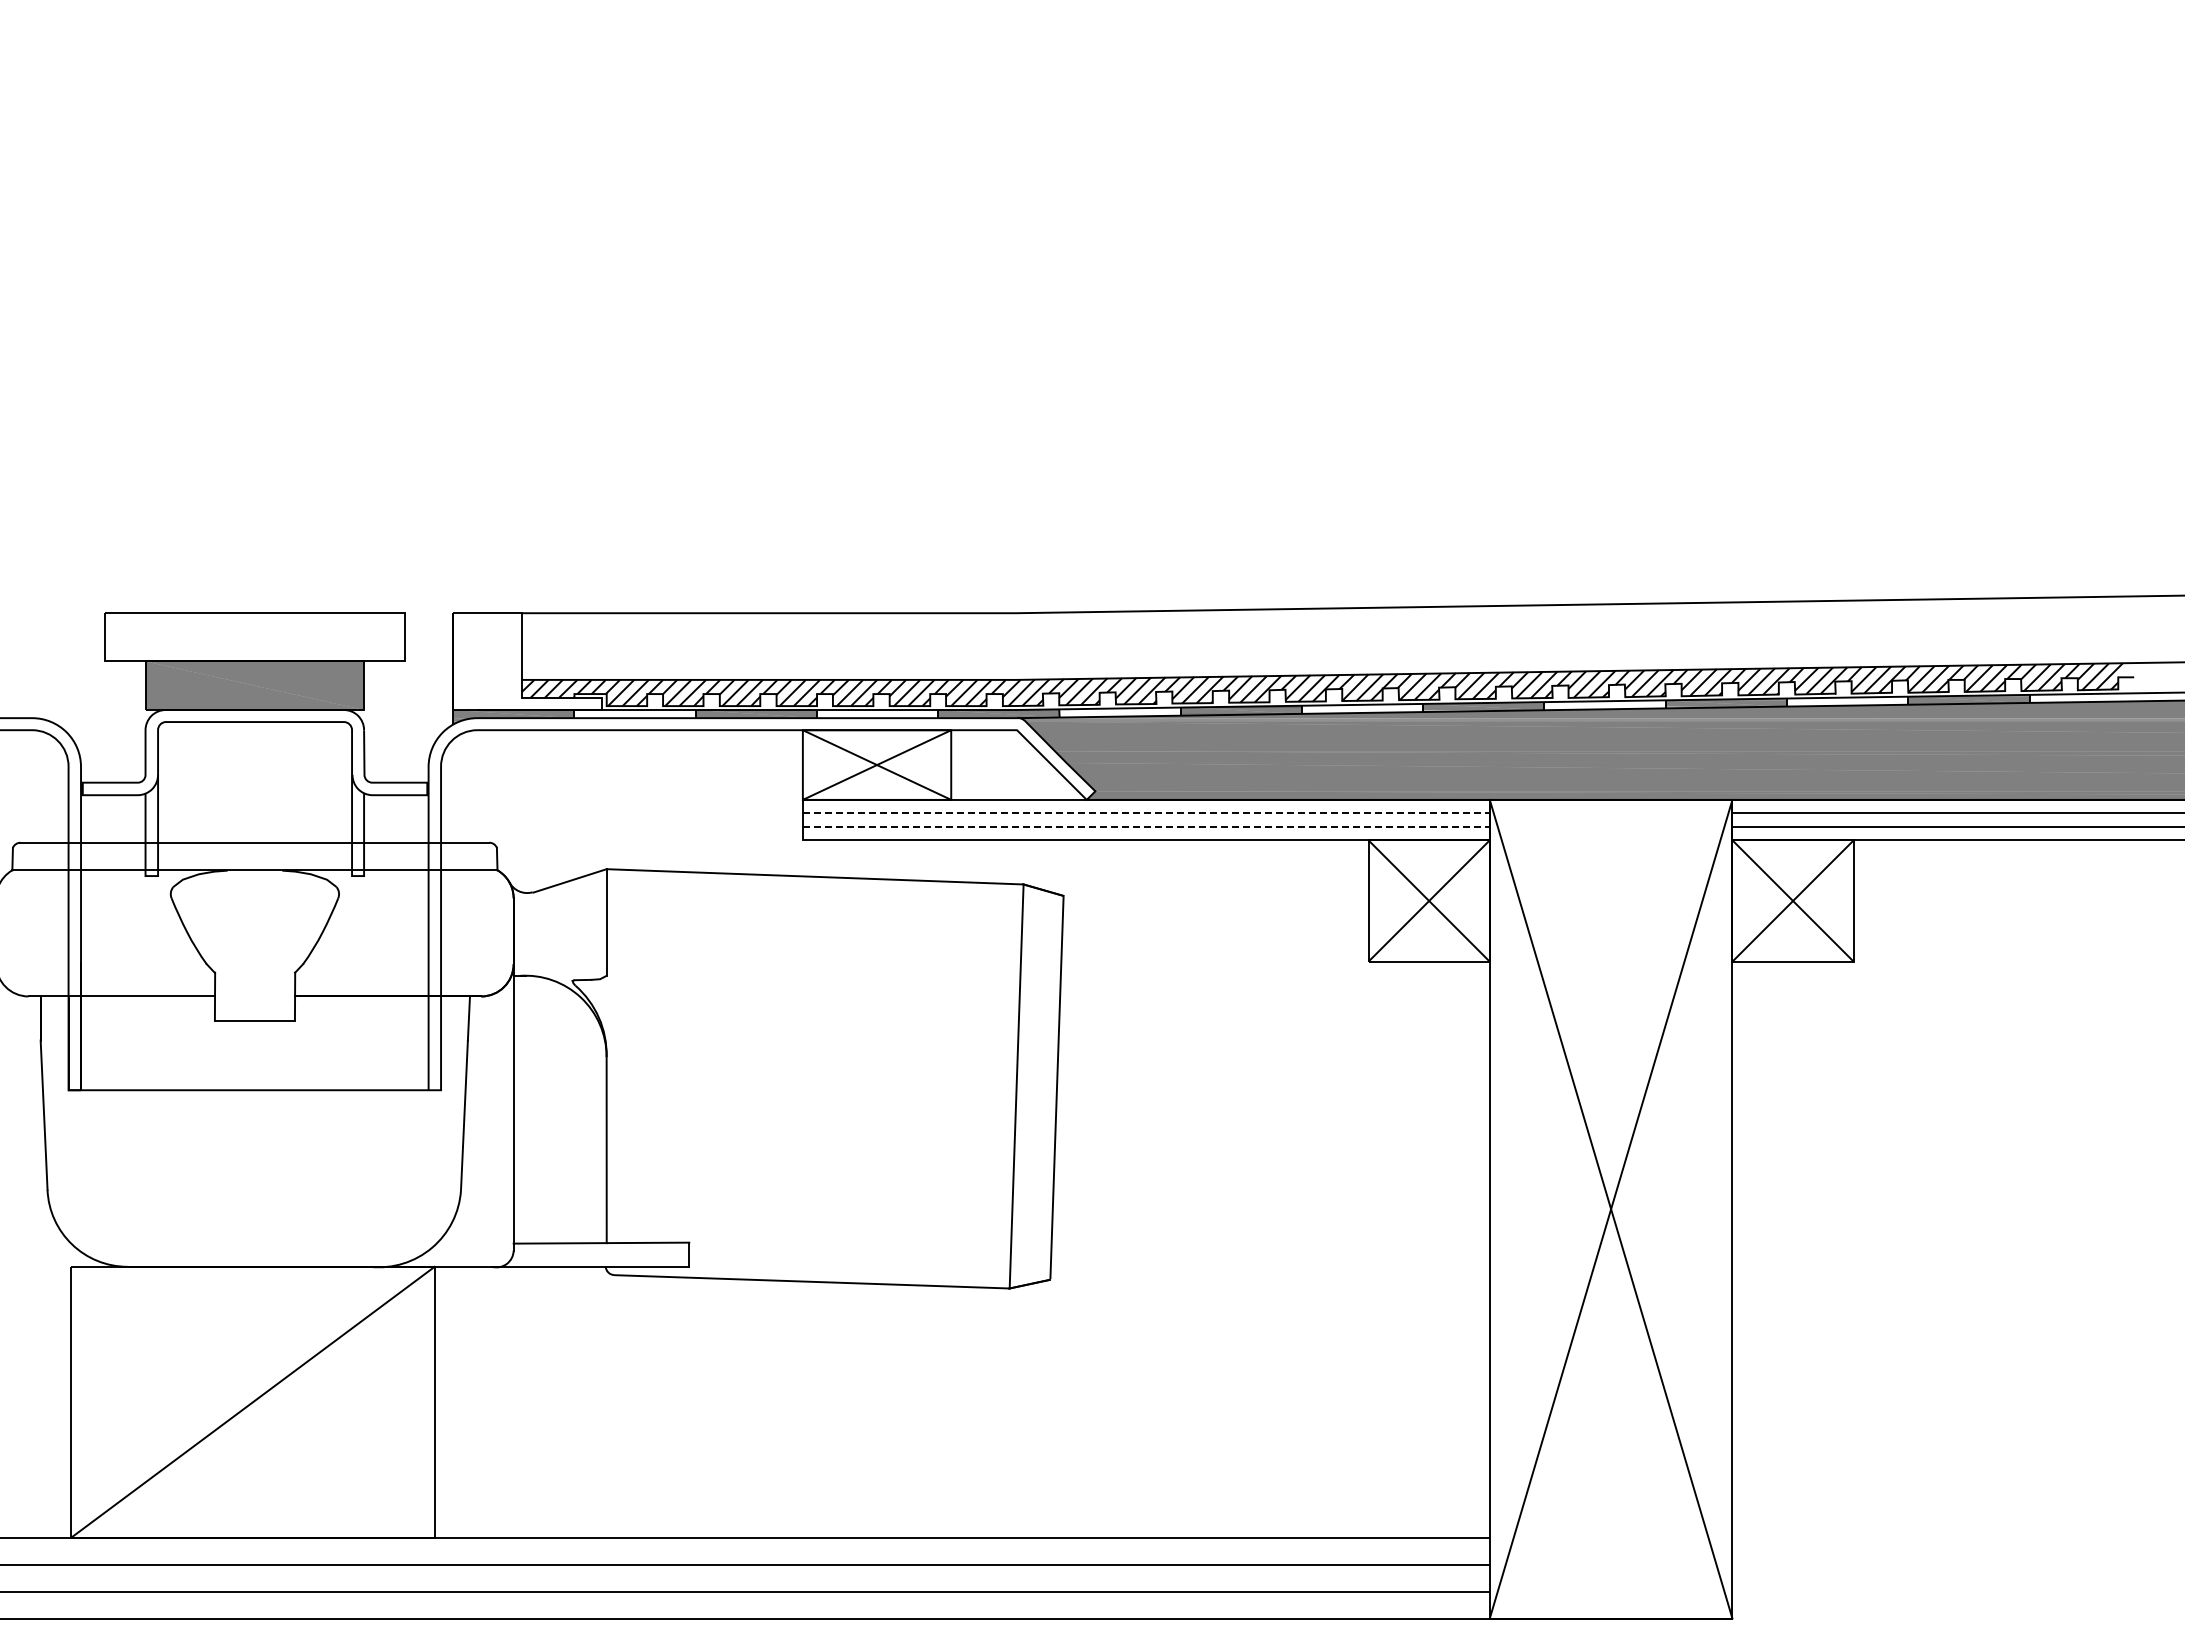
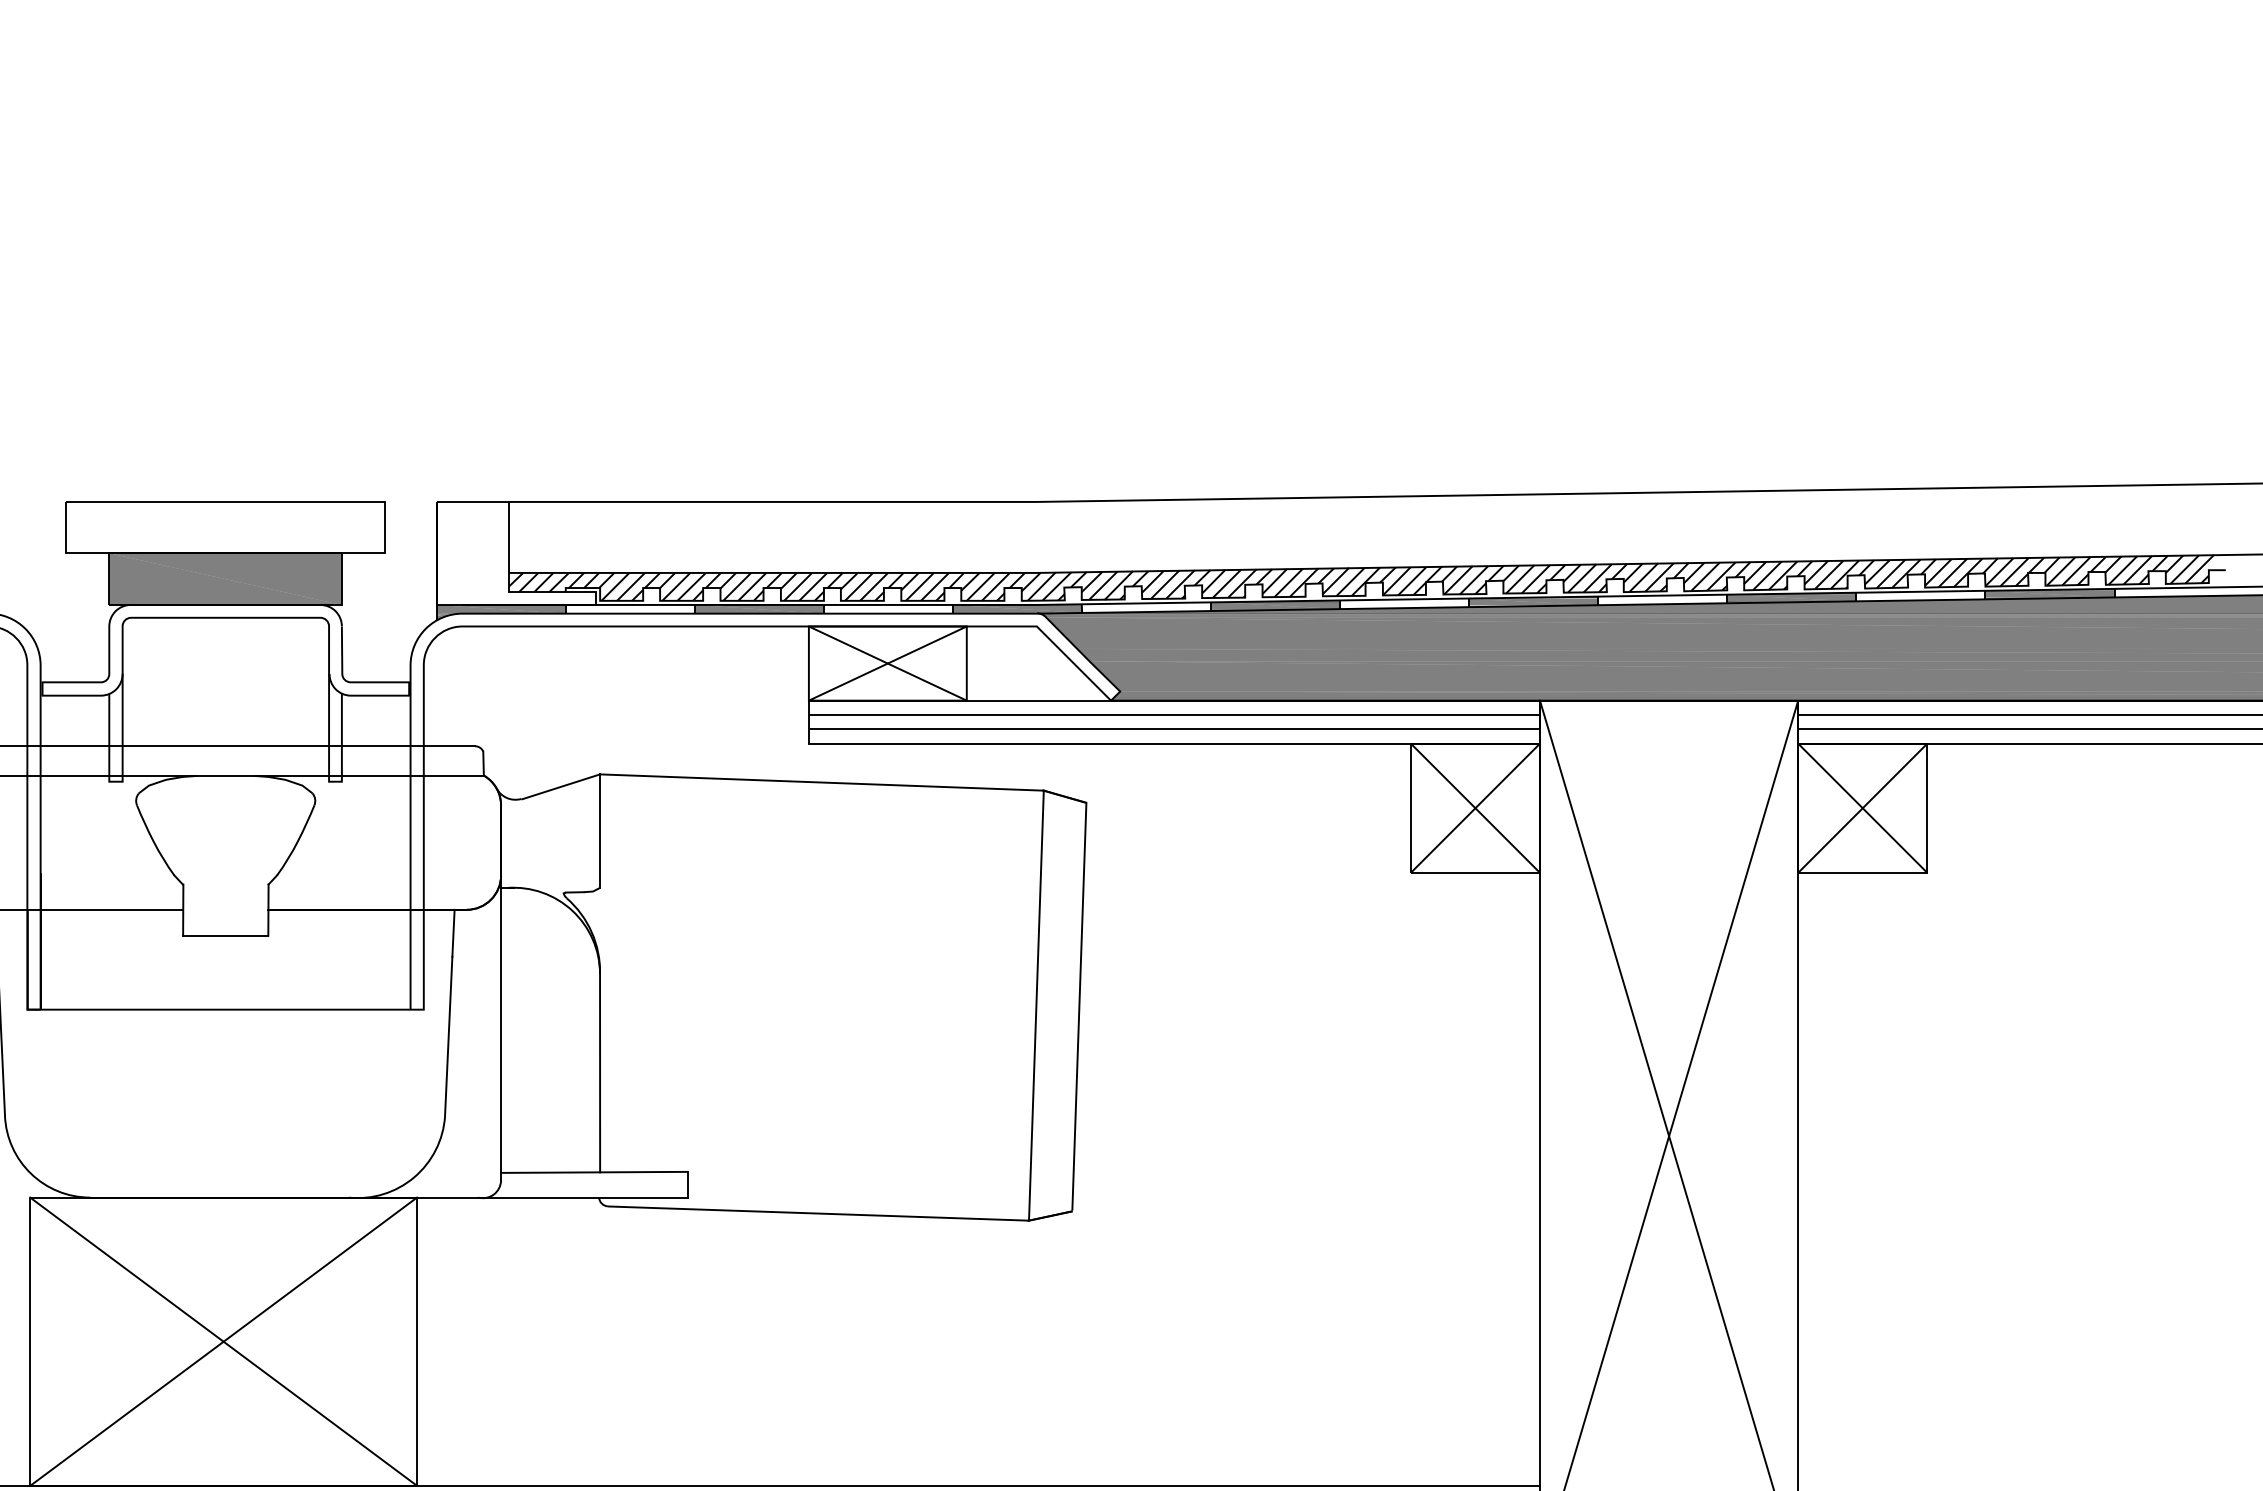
line: (1146, 813) -> (1174, 715), dashed -> solid
line: (1146, 826) -> (1174, 728), dashed -> solid
line: (252, 1401) -> (223, 1340), added

